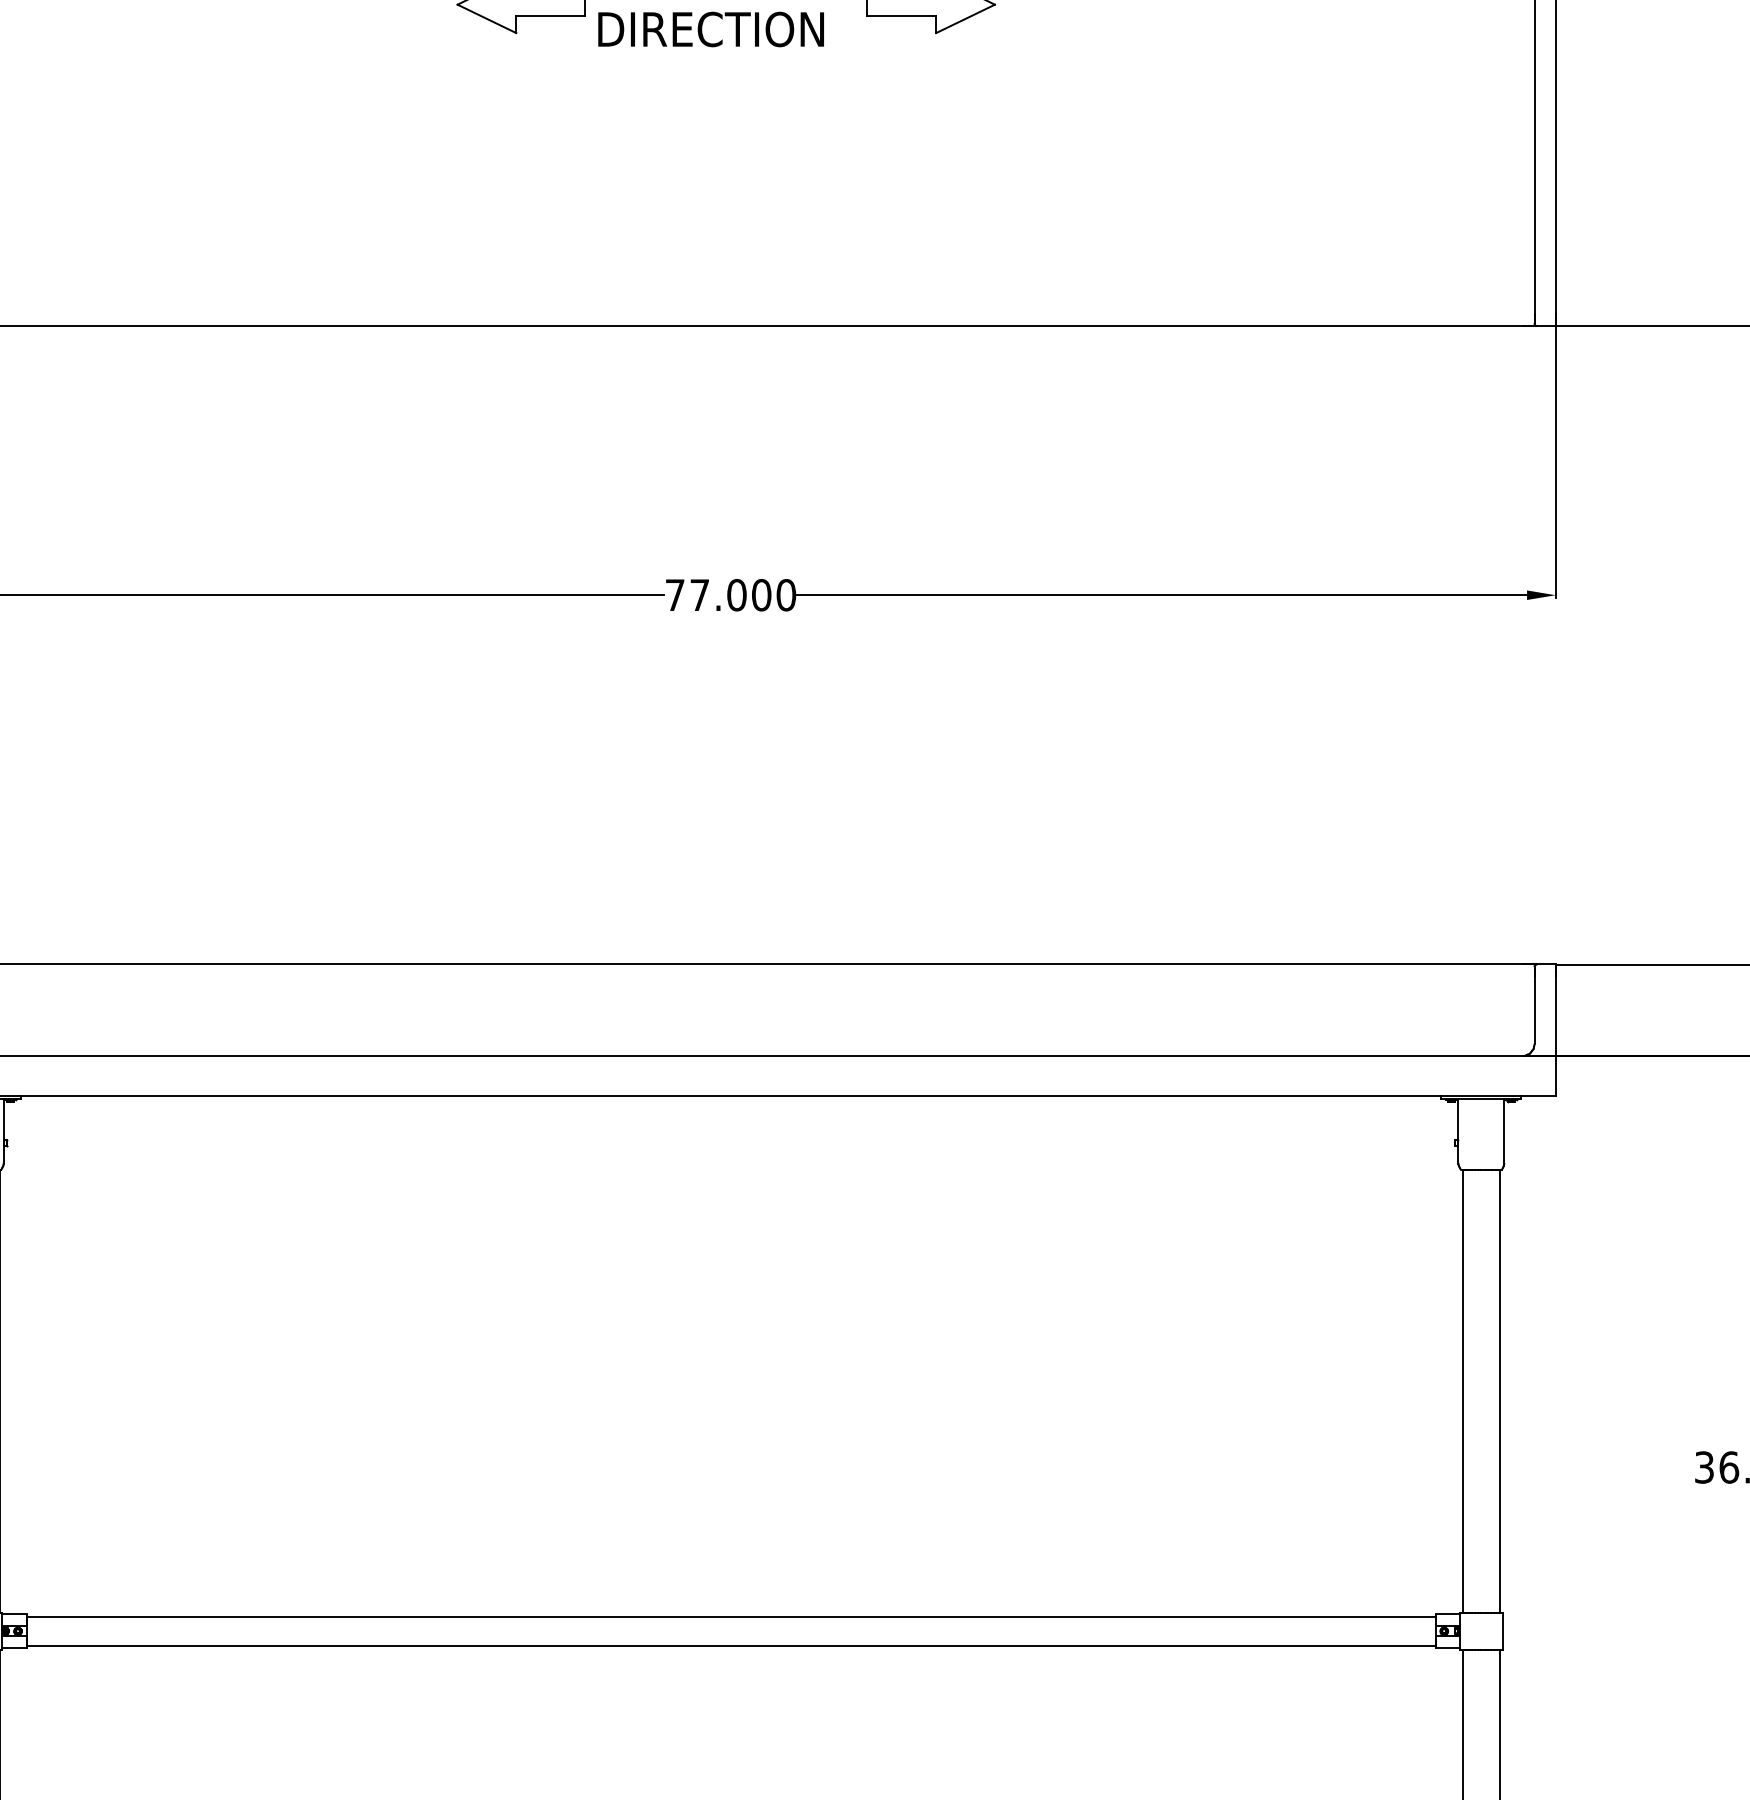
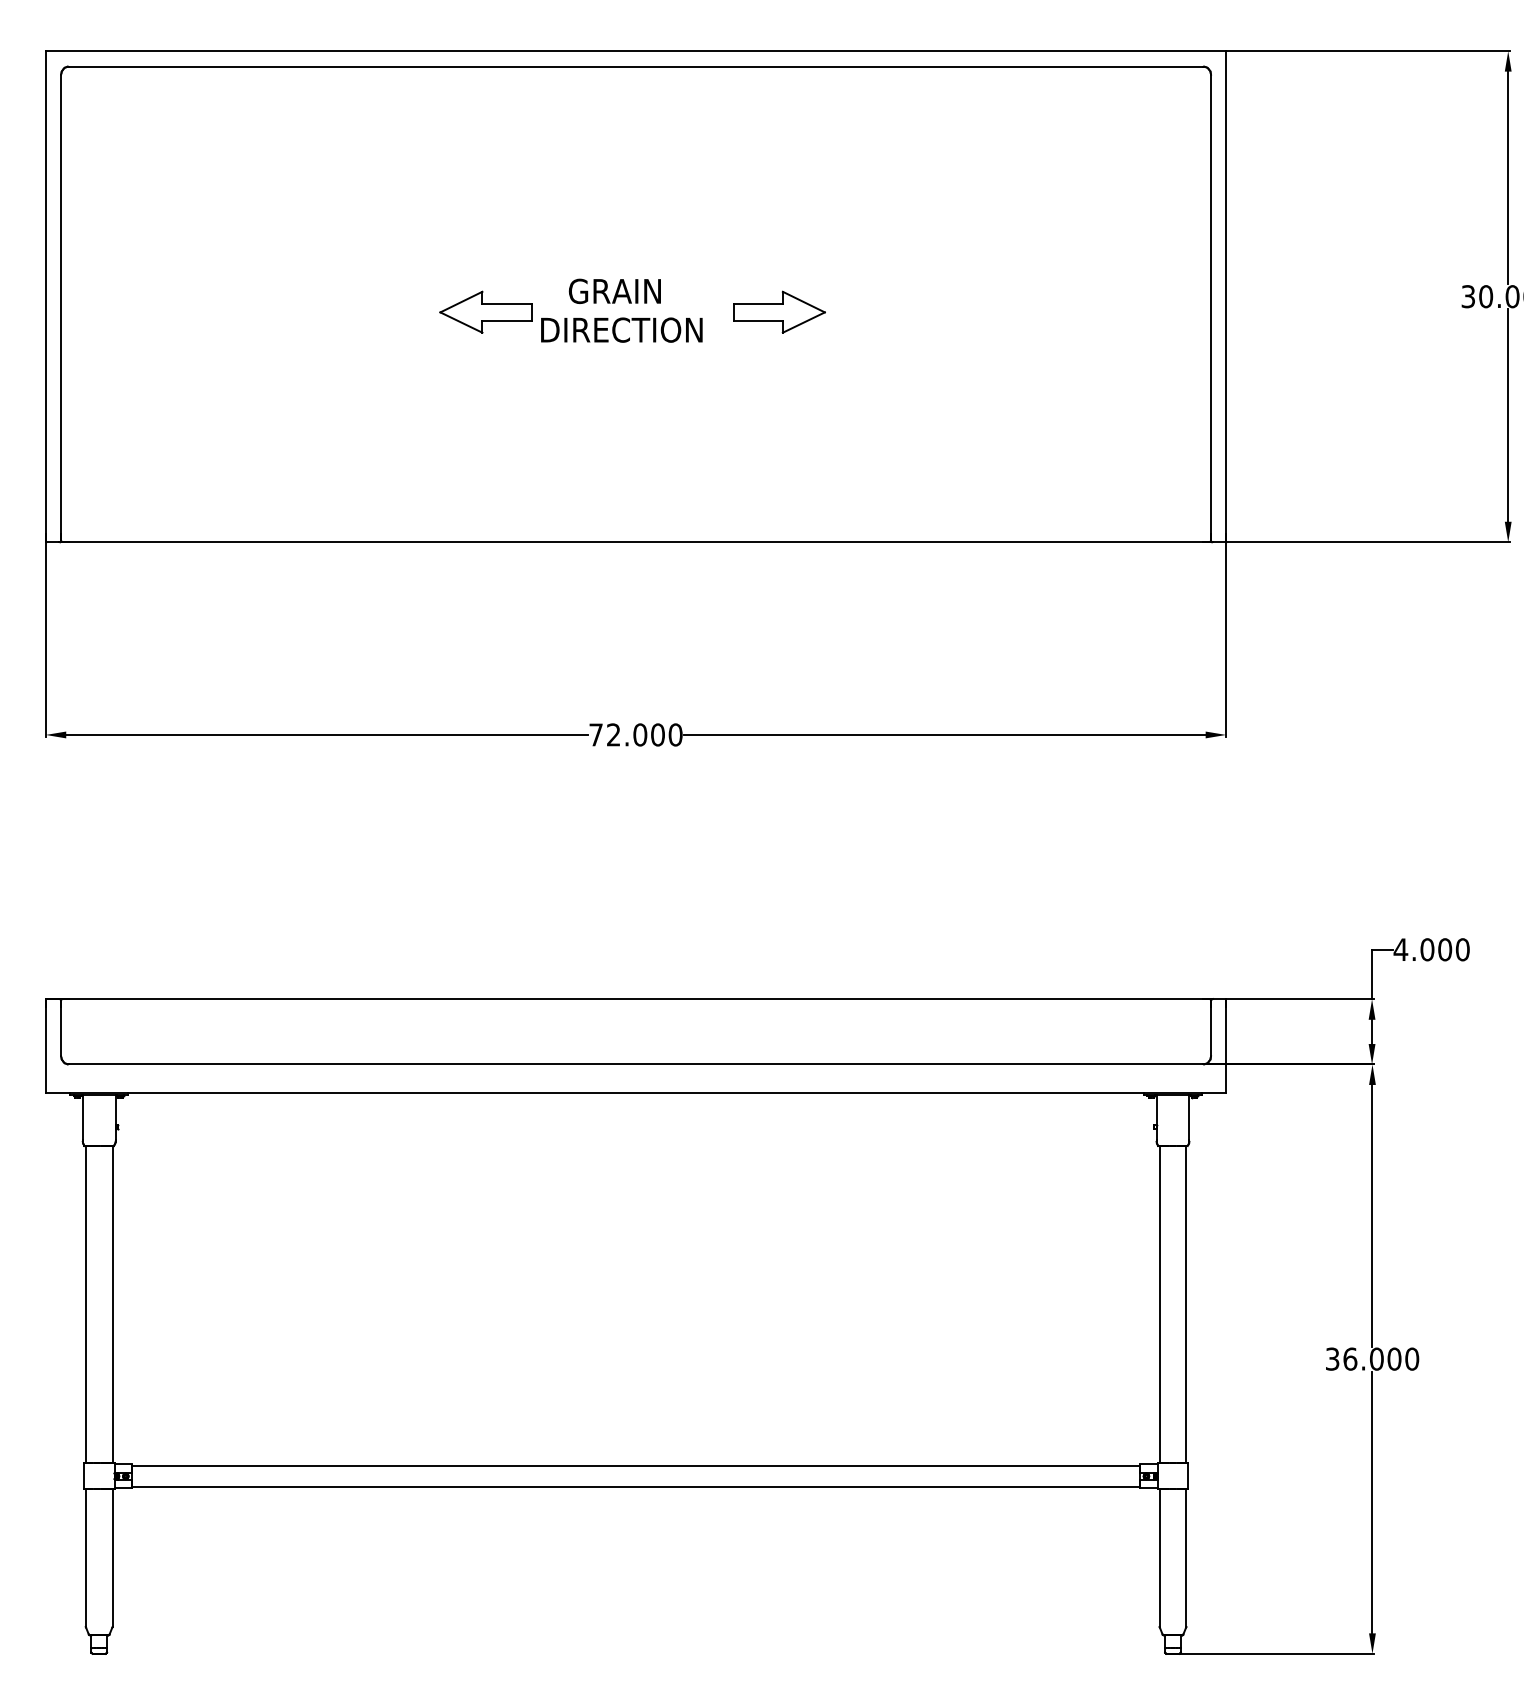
text: (699, 594) -> (613, 734), 77.000 -> 72.000

